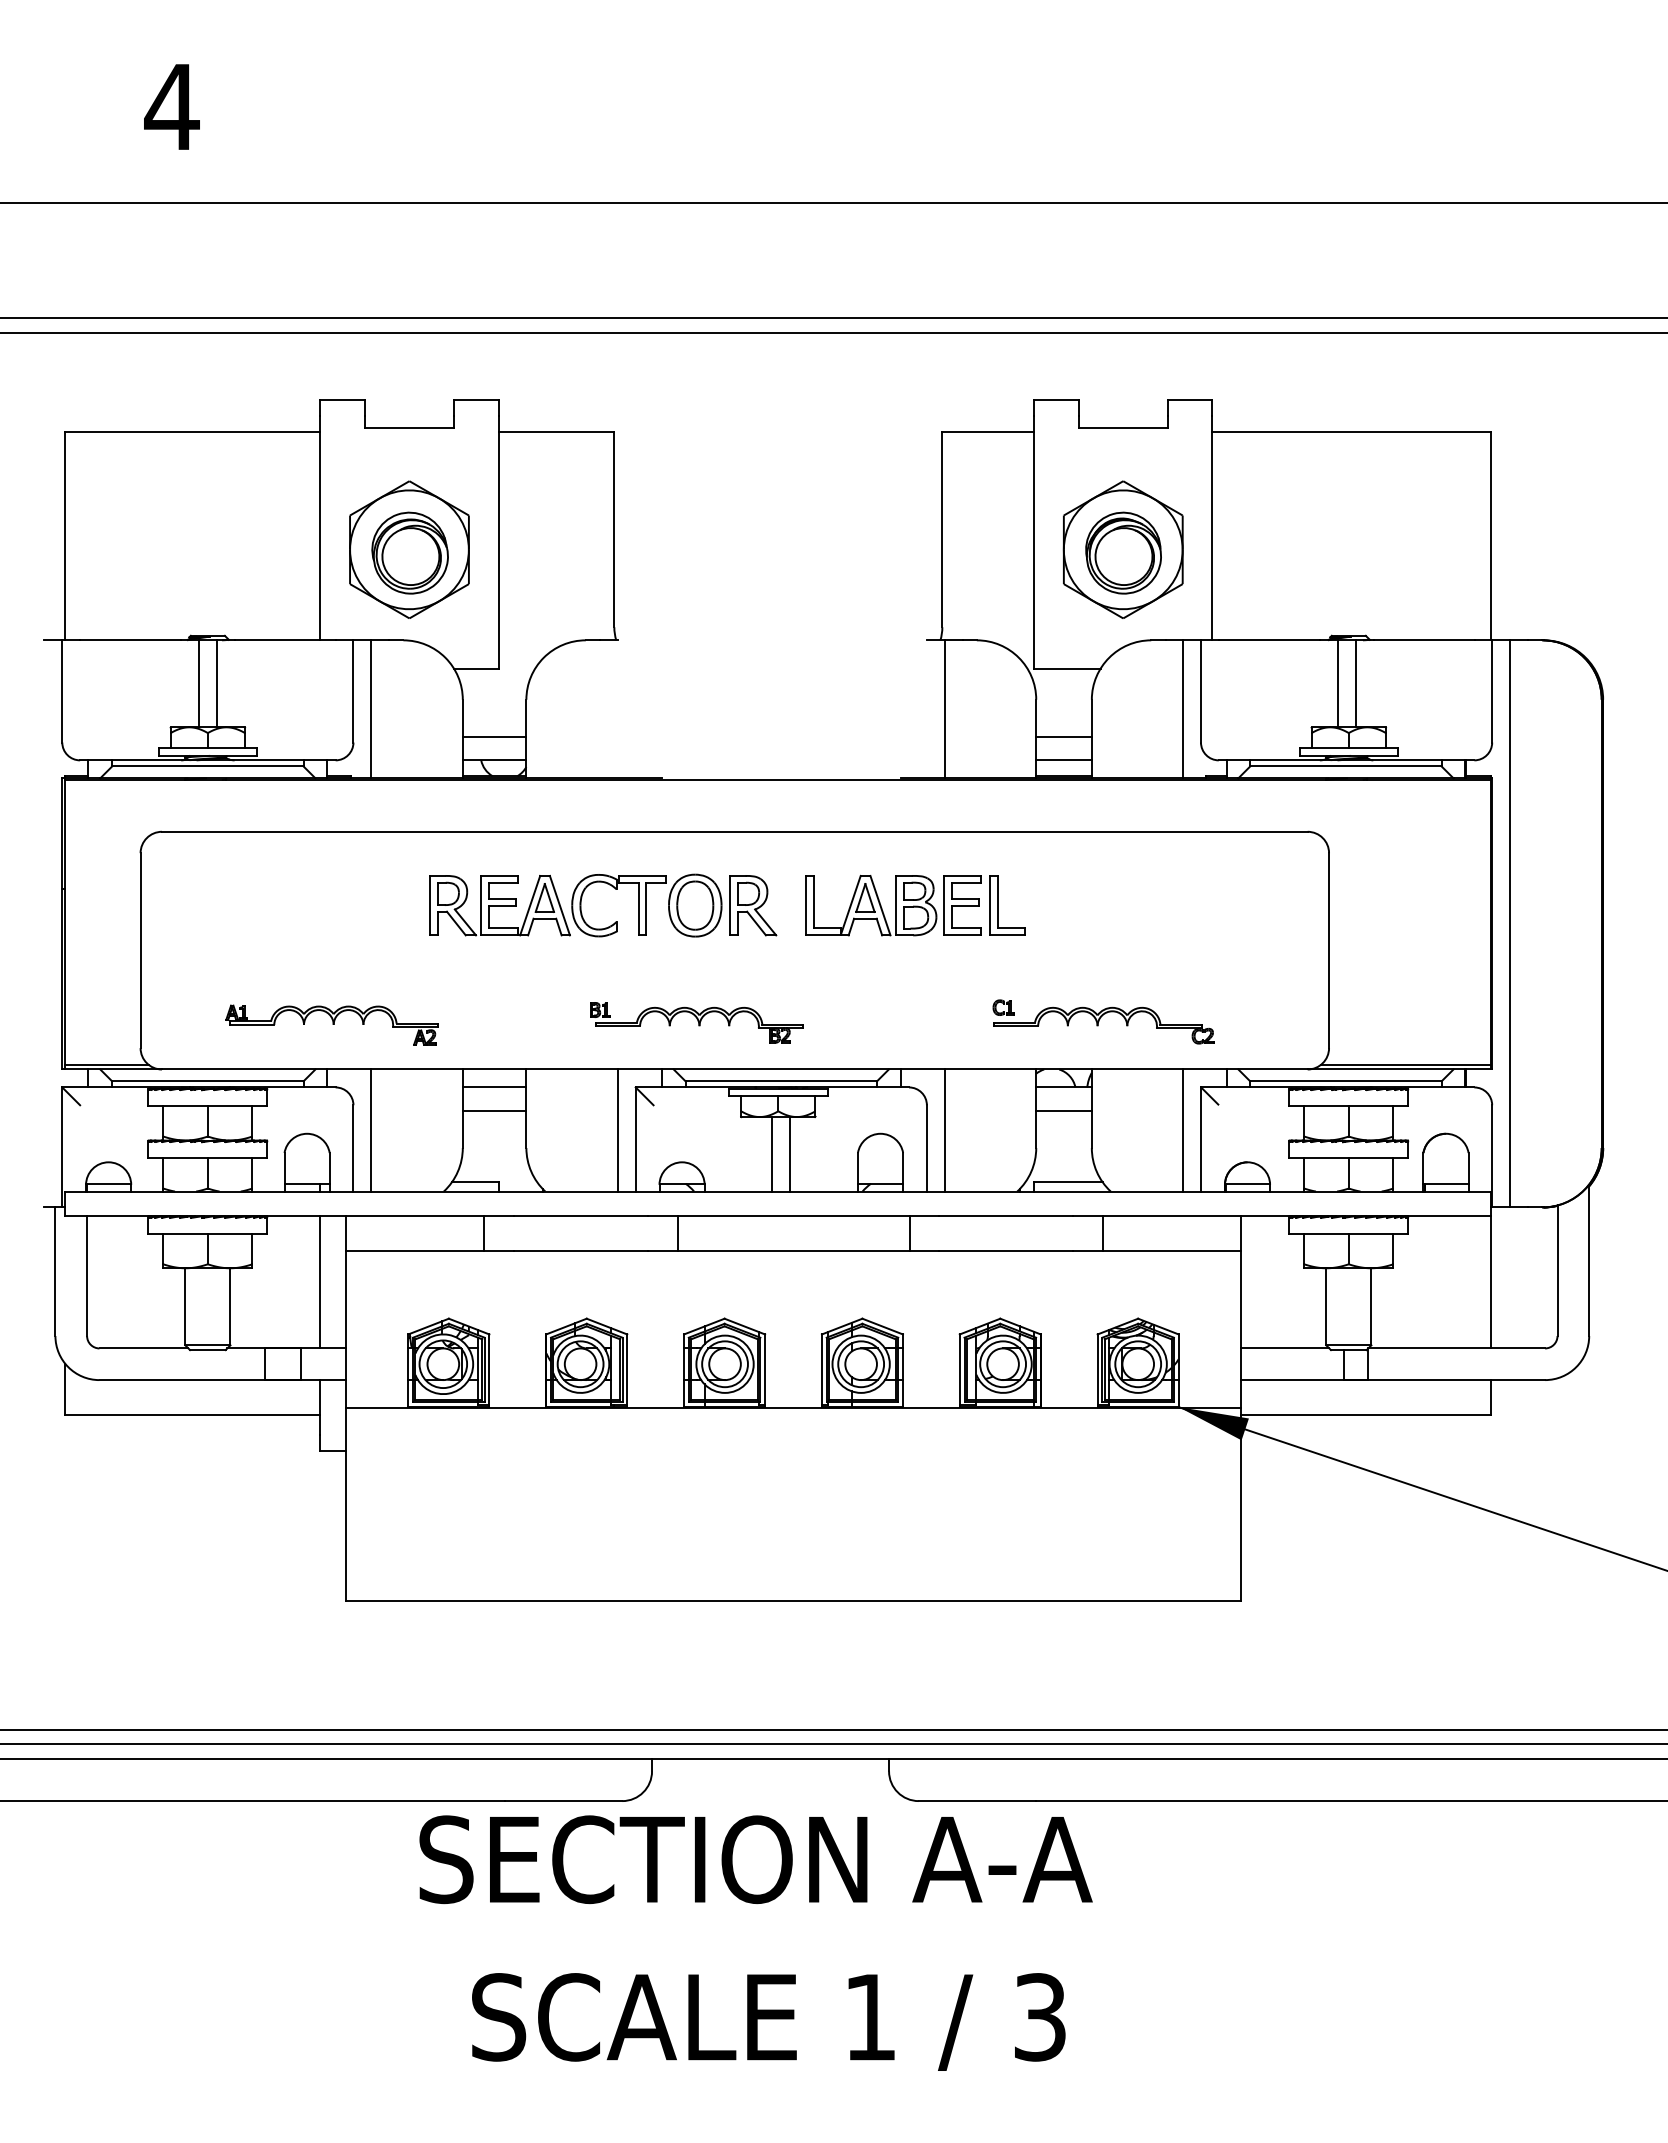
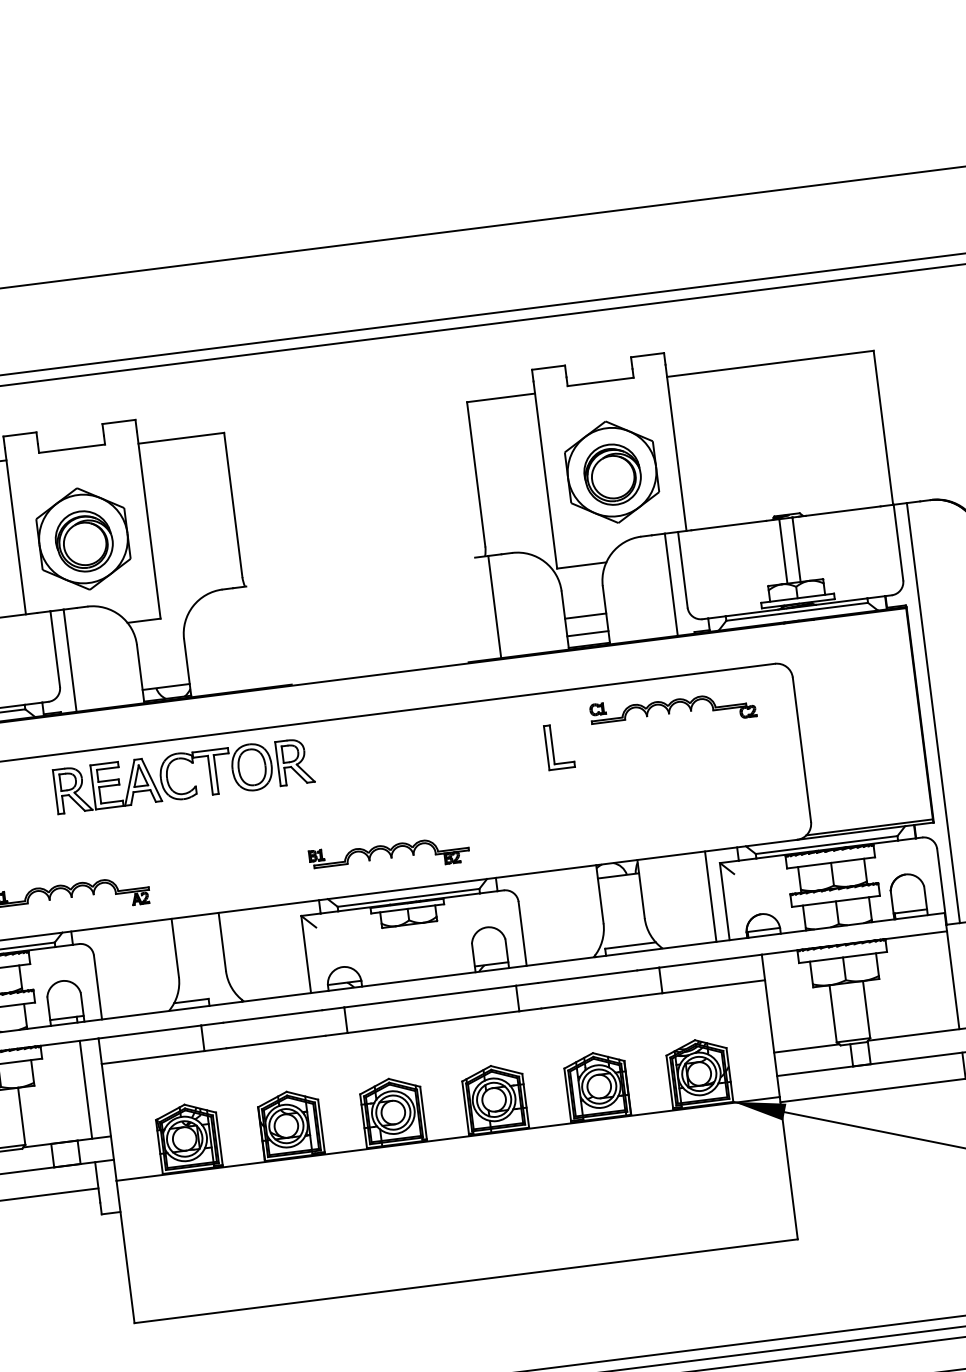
line: (494, 736) -> (163, 669), removed
part: (615, 889) -> (191, 762), moved
part: (893, 905) -> (475, 757), removed
part: (1103, 1021) -> (673, 710), moved
part: (696, 1022) -> (389, 856), moved
line: (494, 1087) -> (196, 929), removed
line: (494, 1111) -> (198, 946), removed
line: (1063, 1111) -> (620, 893), removed
line: (371, 1130) -> (109, 972), removed
line: (617, 1130) -> (291, 949), removed
line: (944, 1130) -> (533, 918), removed
line: (772, 1154) -> (408, 952), removed
line: (790, 1154) -> (422, 951), removed

